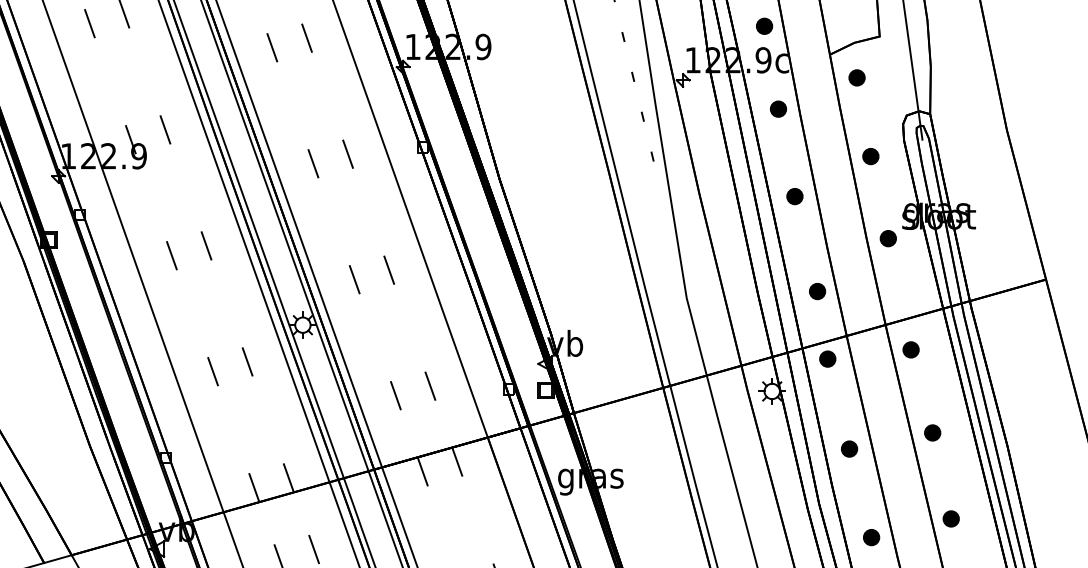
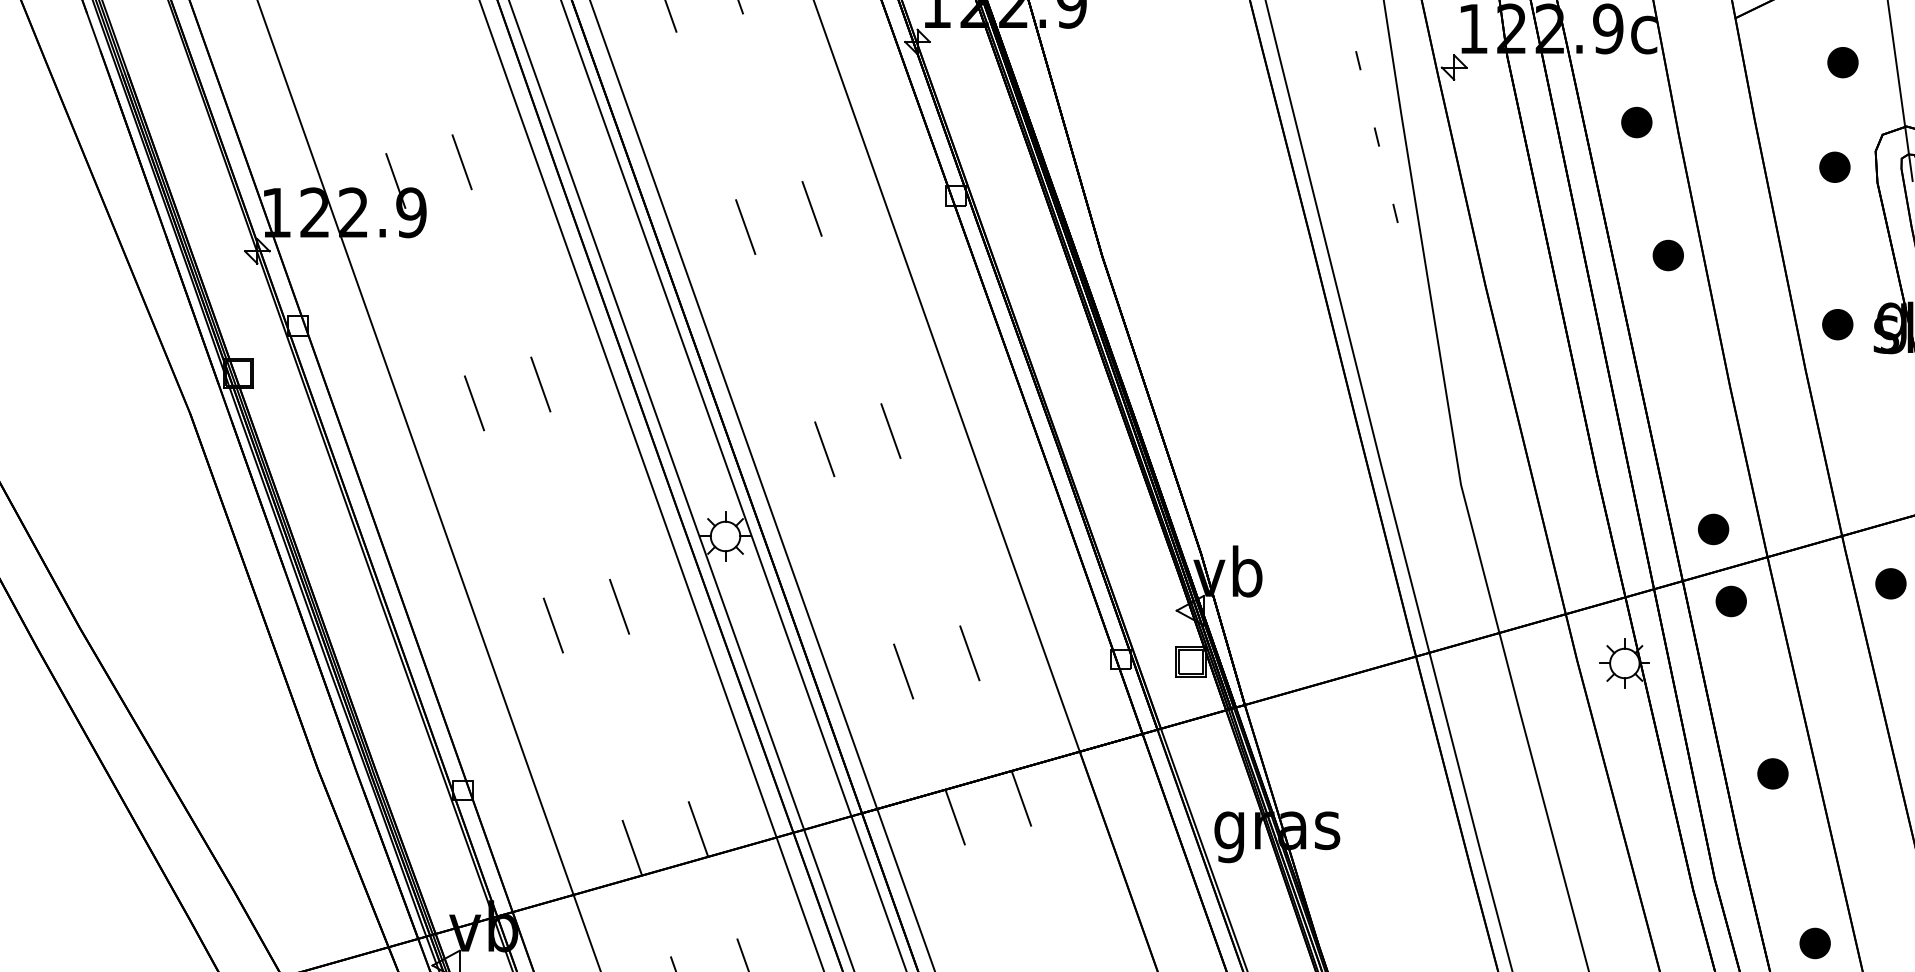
part: (856, 77) -> (1841, 61), moved
part: (870, 156) -> (1834, 167), moved
part: (794, 196) -> (1667, 255), moved
part: (887, 238) -> (1836, 324), moved
part: (817, 291) -> (1713, 529), moved

